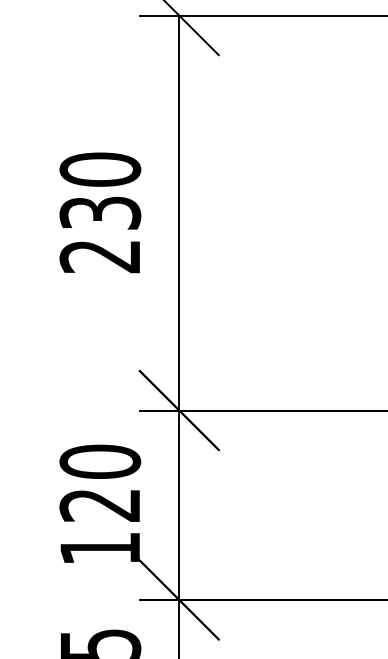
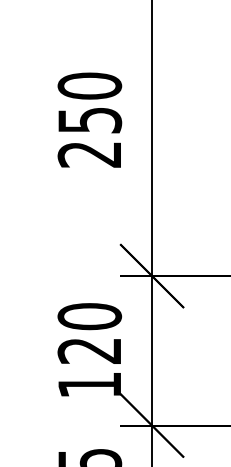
text: (99, 212) -> (89, 119), 230 -> 250

